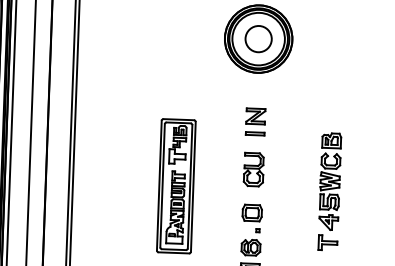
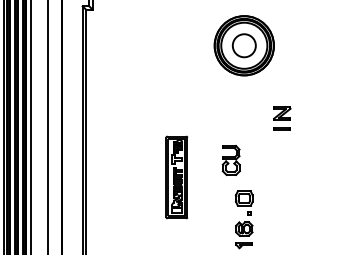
part: (255, 121) -> (282, 118), moved
part: (252, 169) -> (230, 160), moved
part: (175, 186) -> (176, 177), size x0.7
part: (329, 191) -> (311, 177), removed

